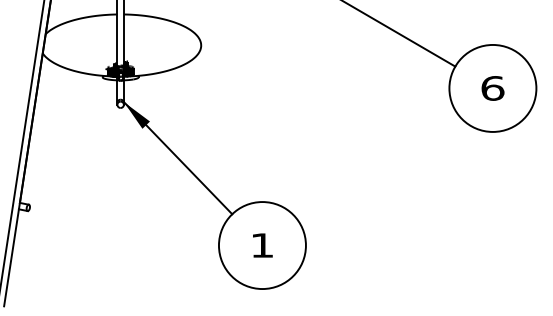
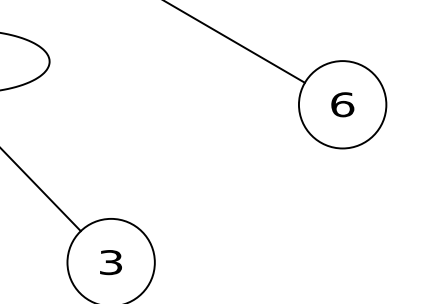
text: (262, 245) -> (111, 262), 1 -> 3

